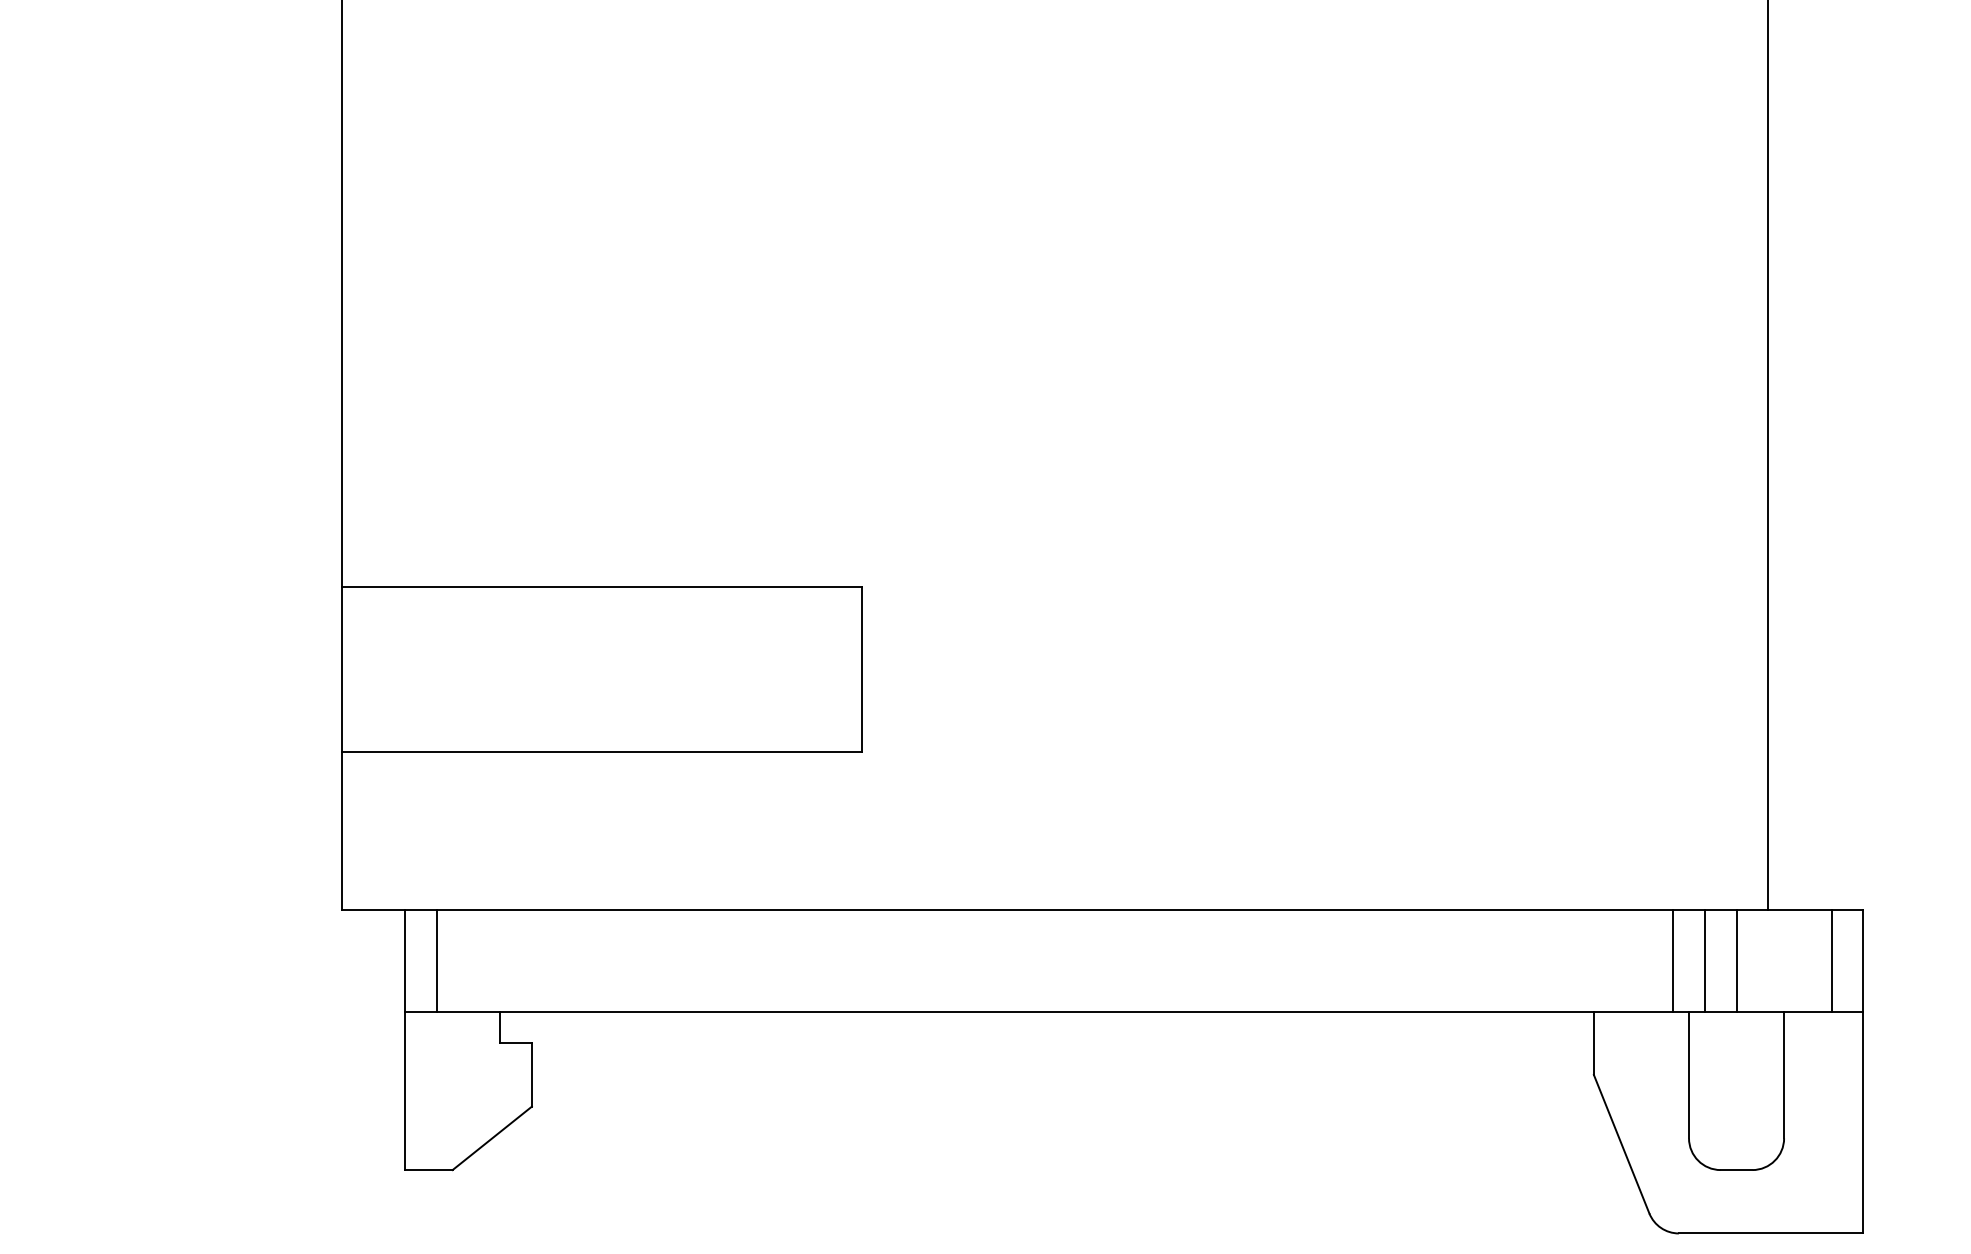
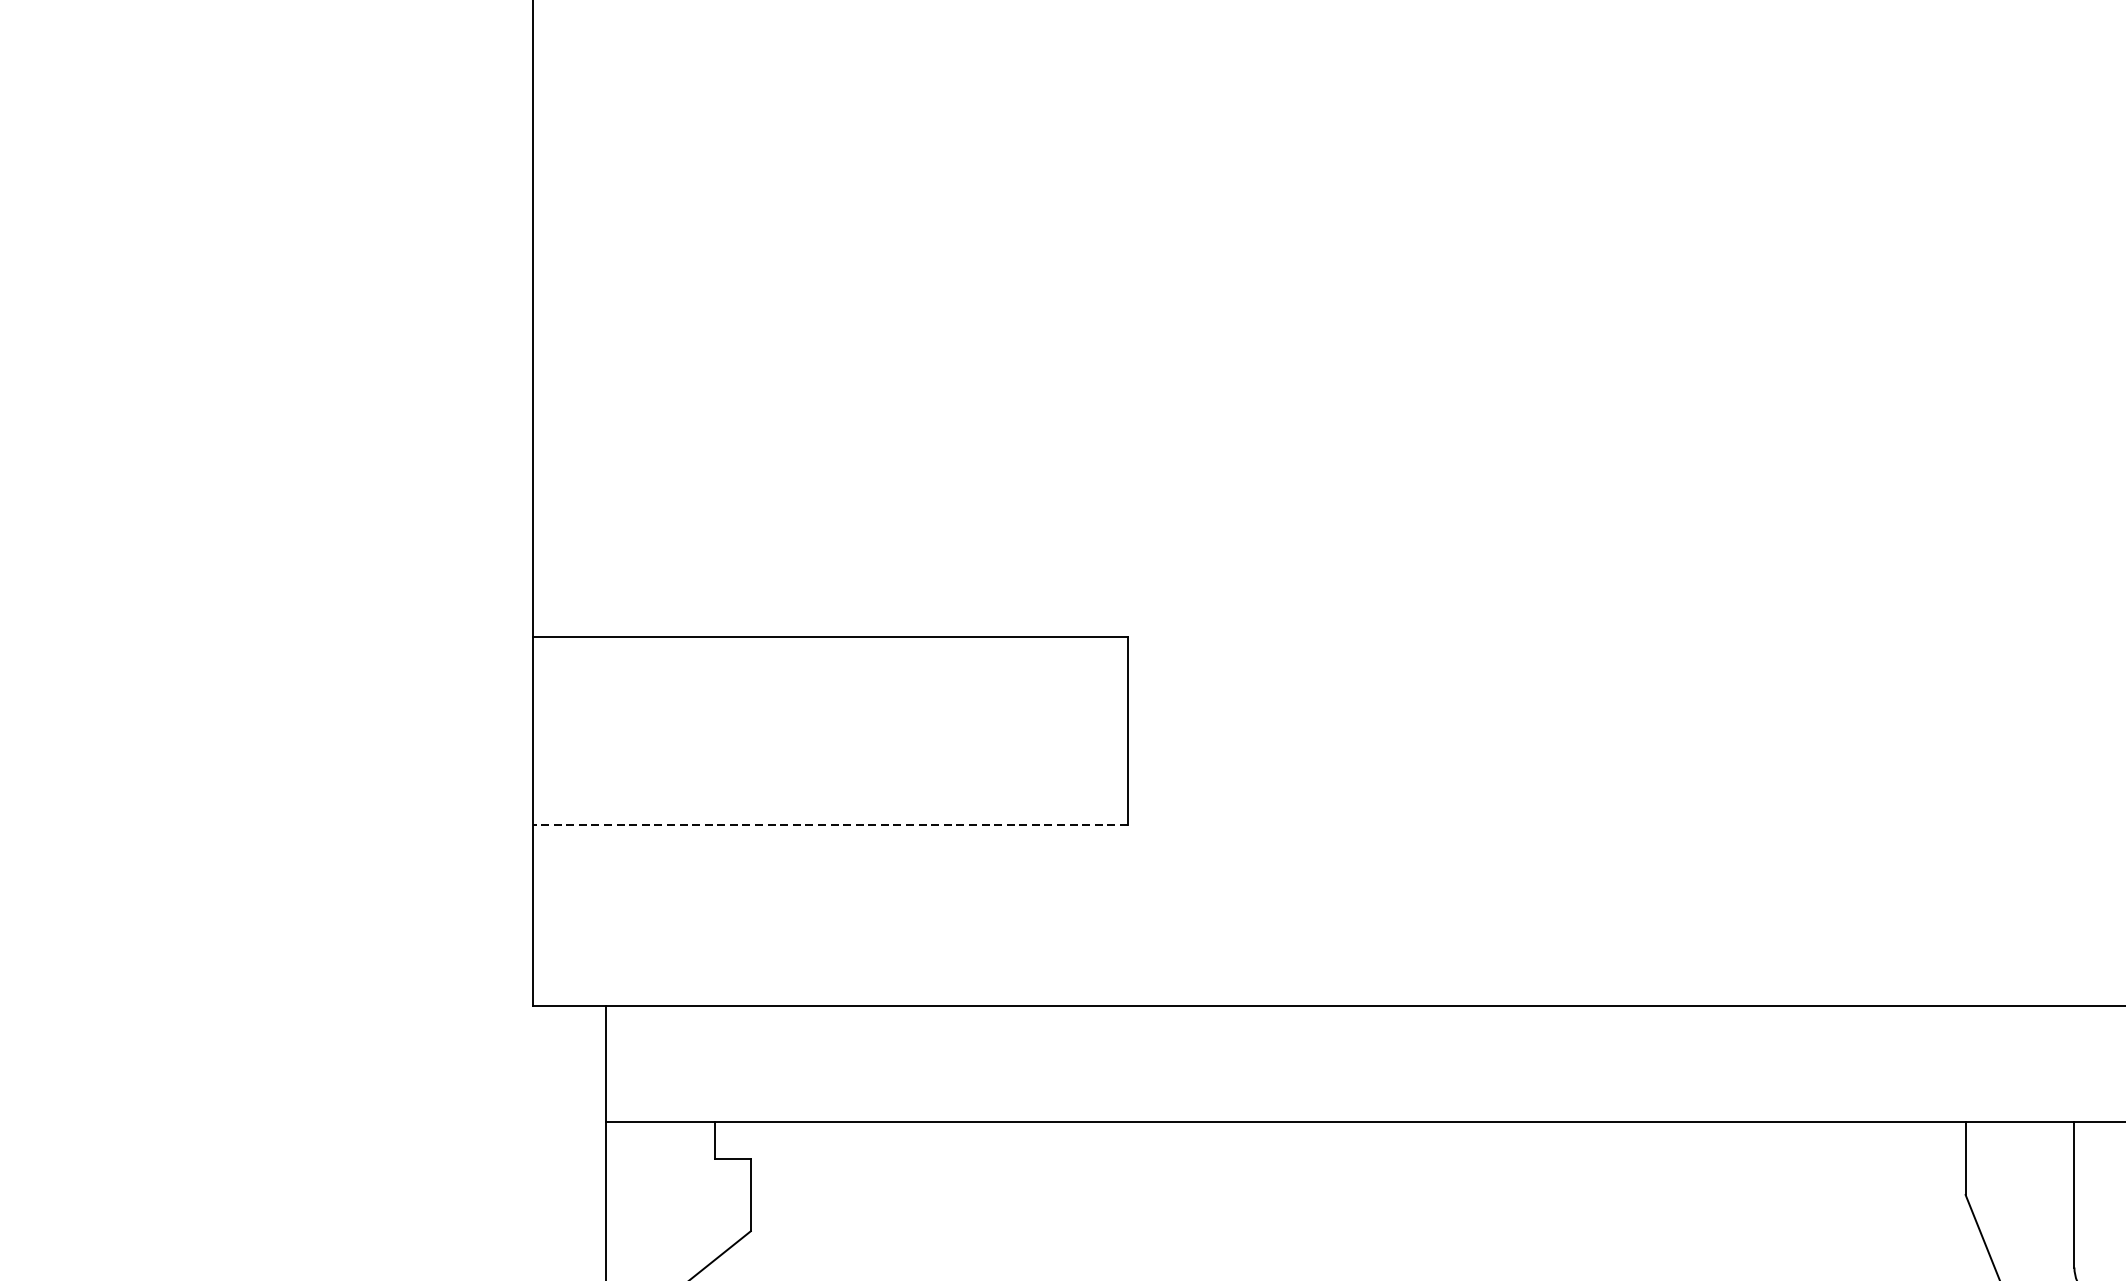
line: (601, 751) -> (830, 824), solid -> dashed
line: (436, 960) -> (641, 1064), removed
line: (1673, 960) -> (2056, 1064), removed
line: (1704, 960) -> (2092, 1064), removed

